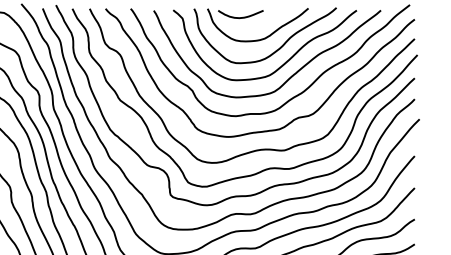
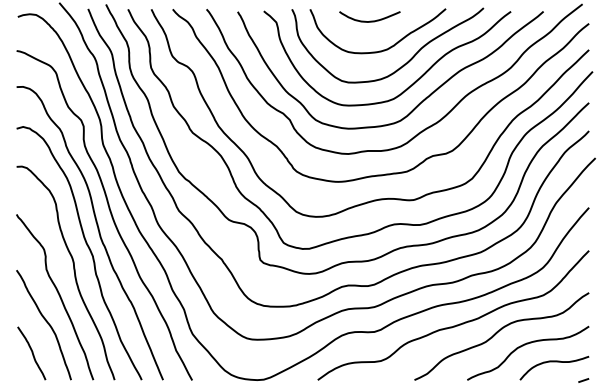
curve: (240, 17) -> (369, 20), moved

